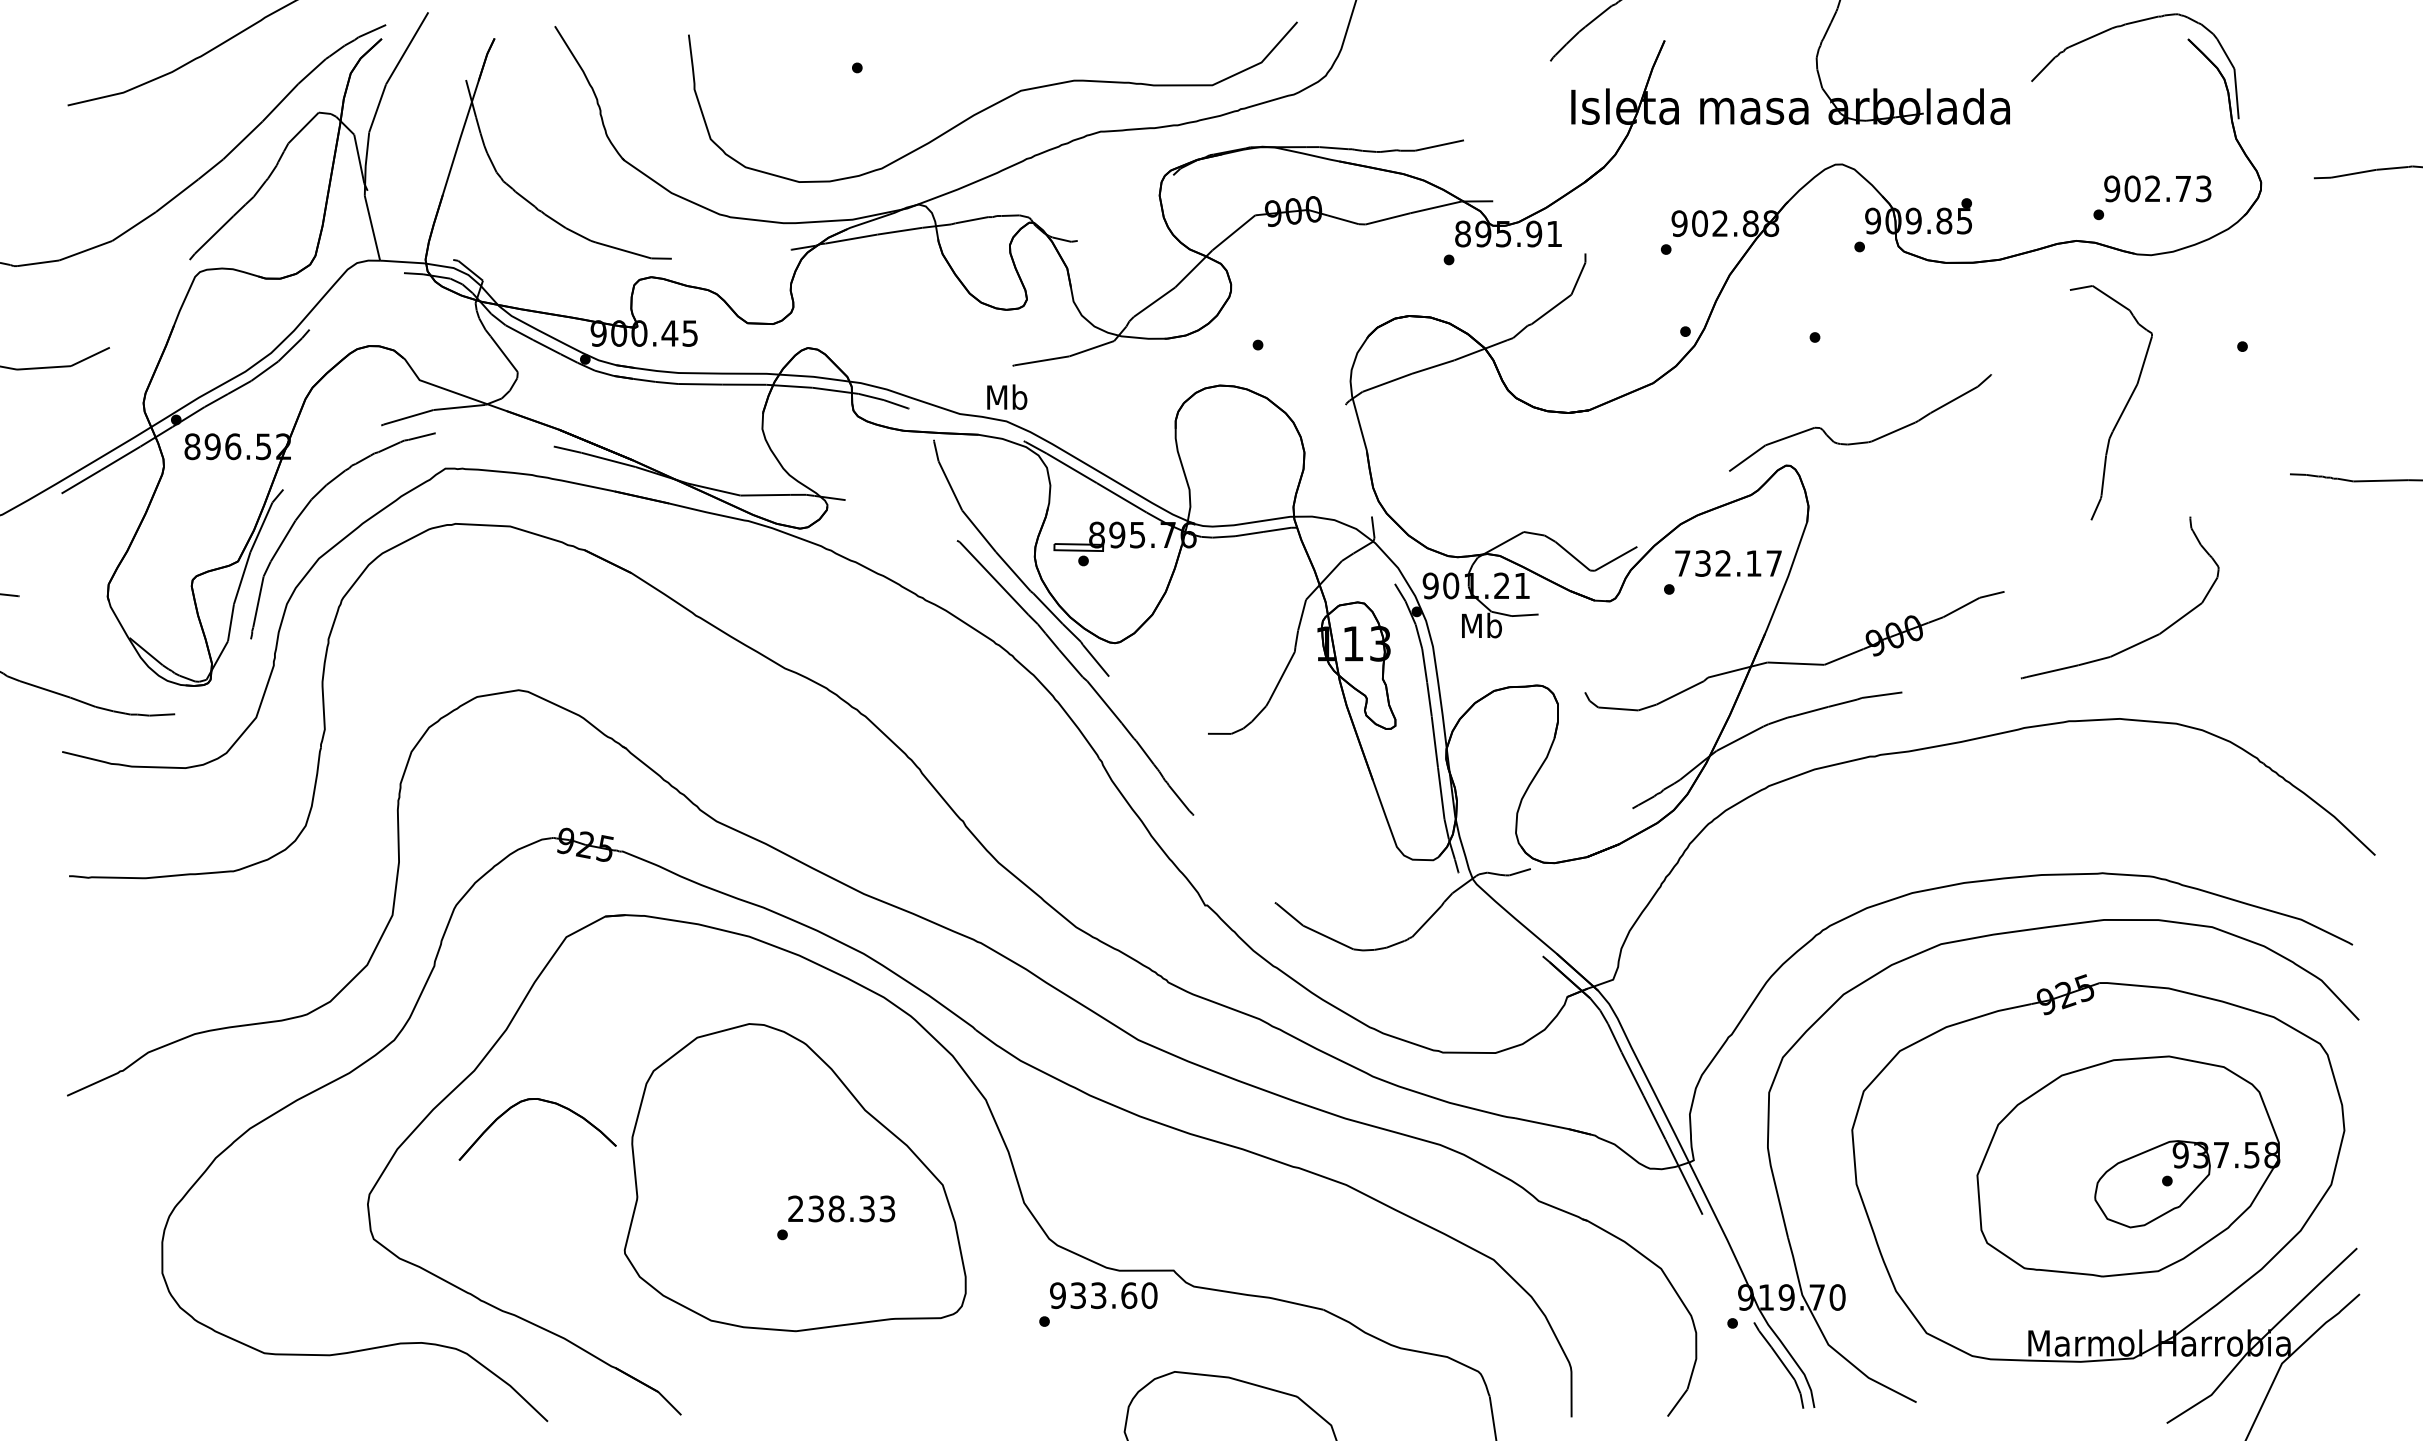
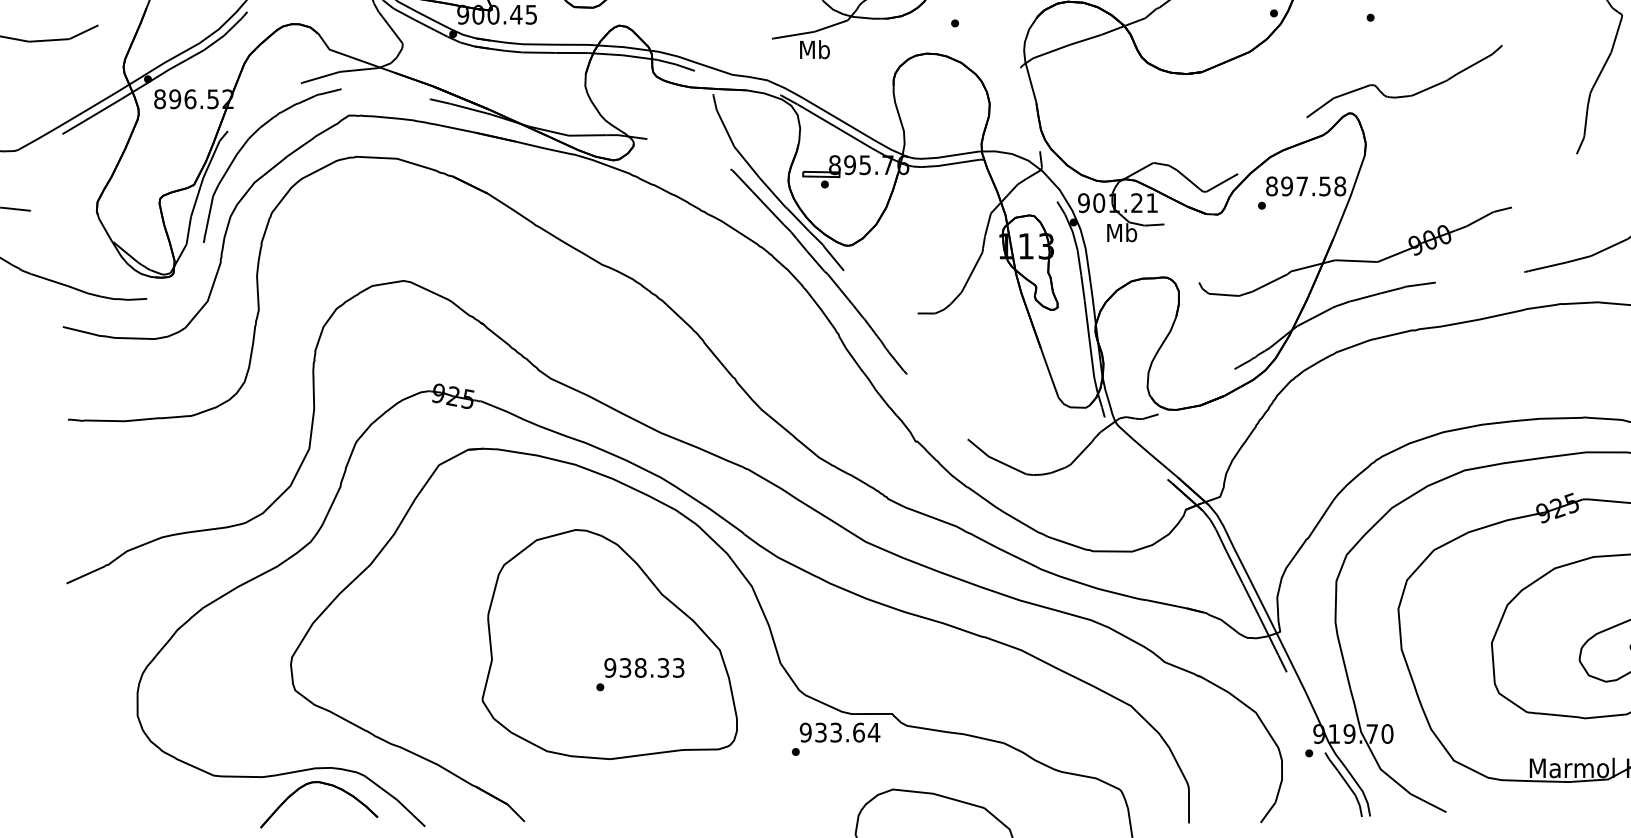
text: (1007, 396) -> (815, 49), moved
text: (1728, 563) -> (1306, 186), 732.17 -> 897.58
part: (542, 1101) -> (322, 784), moved
text: (795, 1208) -> (609, 667), 238.33 -> 938.33
text: (1149, 1295) -> (874, 732), 933.60 -> 933.64

